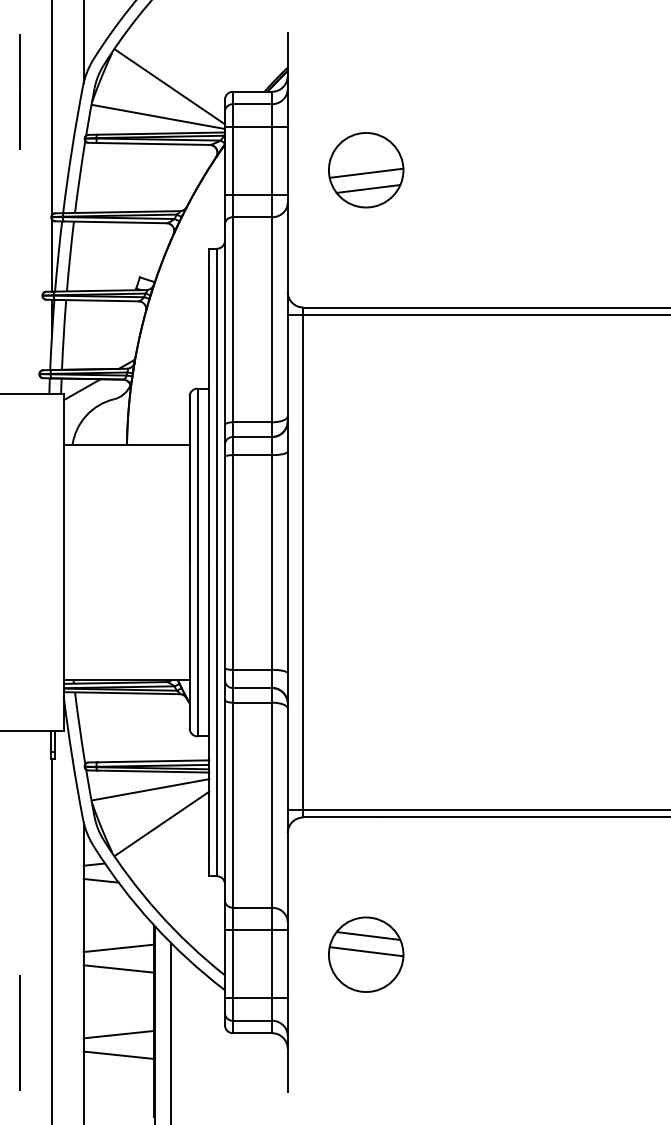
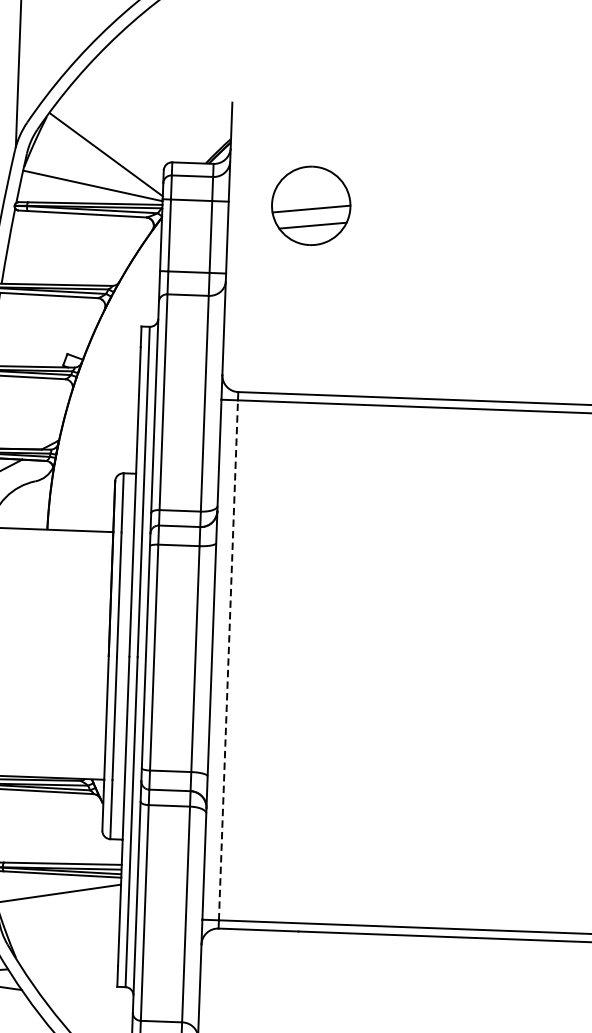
part: (366, 170) -> (311, 206), moved
line: (303, 562) -> (228, 660), solid -> dashed
line: (161, 823) -> (69, 929), removed

